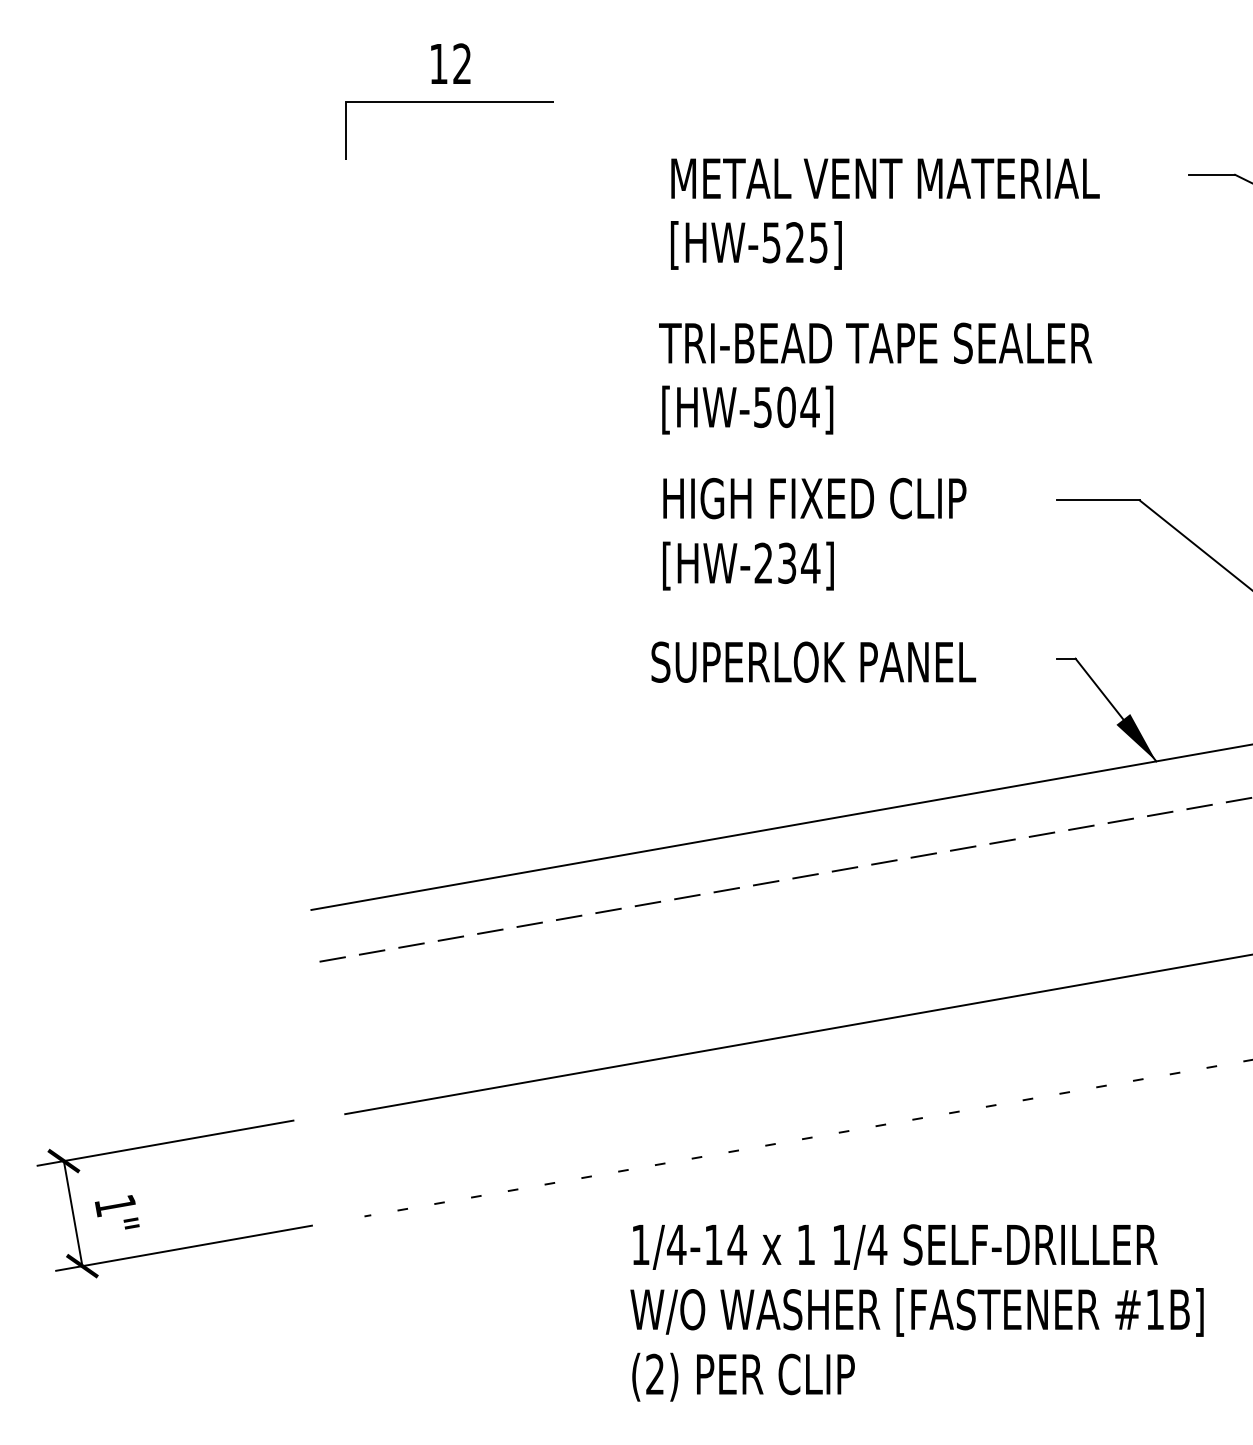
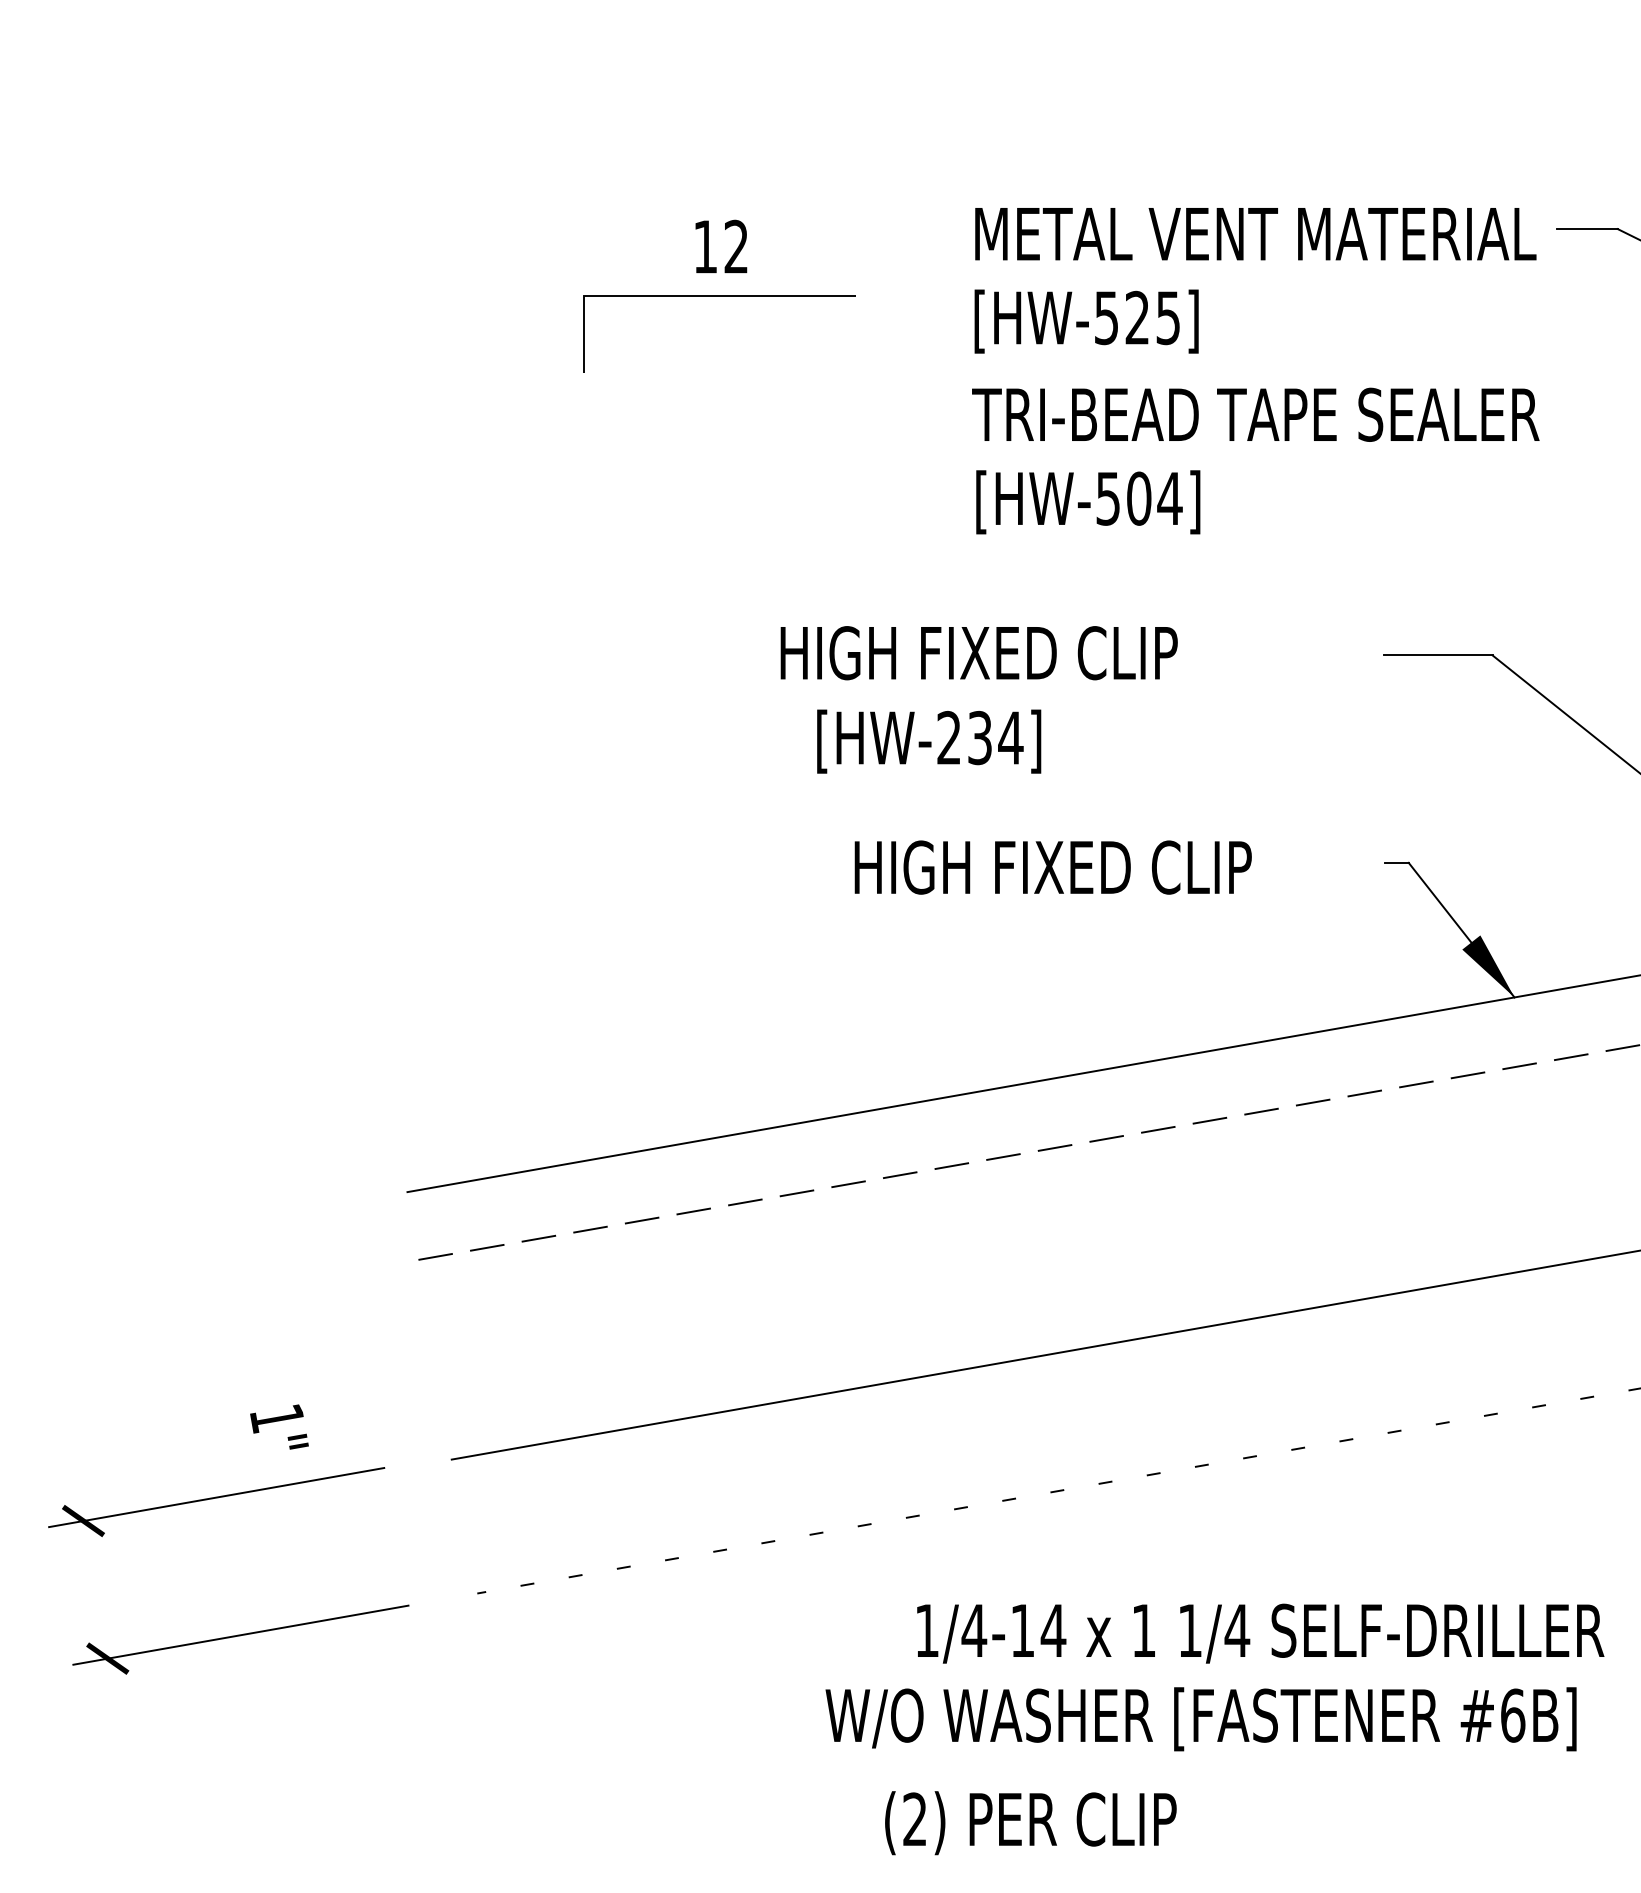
part: (449, 101) -> (719, 295), moved
text: (885, 214) -> (1255, 280), moved
text: (875, 378) -> (1255, 460), moved
text: (814, 498) -> (978, 653), moved
text: (748, 566) -> (929, 741), moved
text: (813, 662) -> (1065, 867), SUPERLOK PANEL -> HIGH FIXED CLIP
text: (117, 1211) -> (279, 1426), moved
line: (73, 1213) -> (95, 1589), removed
text: (895, 1246) -> (1260, 1633), moved
text: (1155, 1309) -> (1513, 1715), #1B] -> #6B]
text: (743, 1377) -> (1030, 1823), moved

